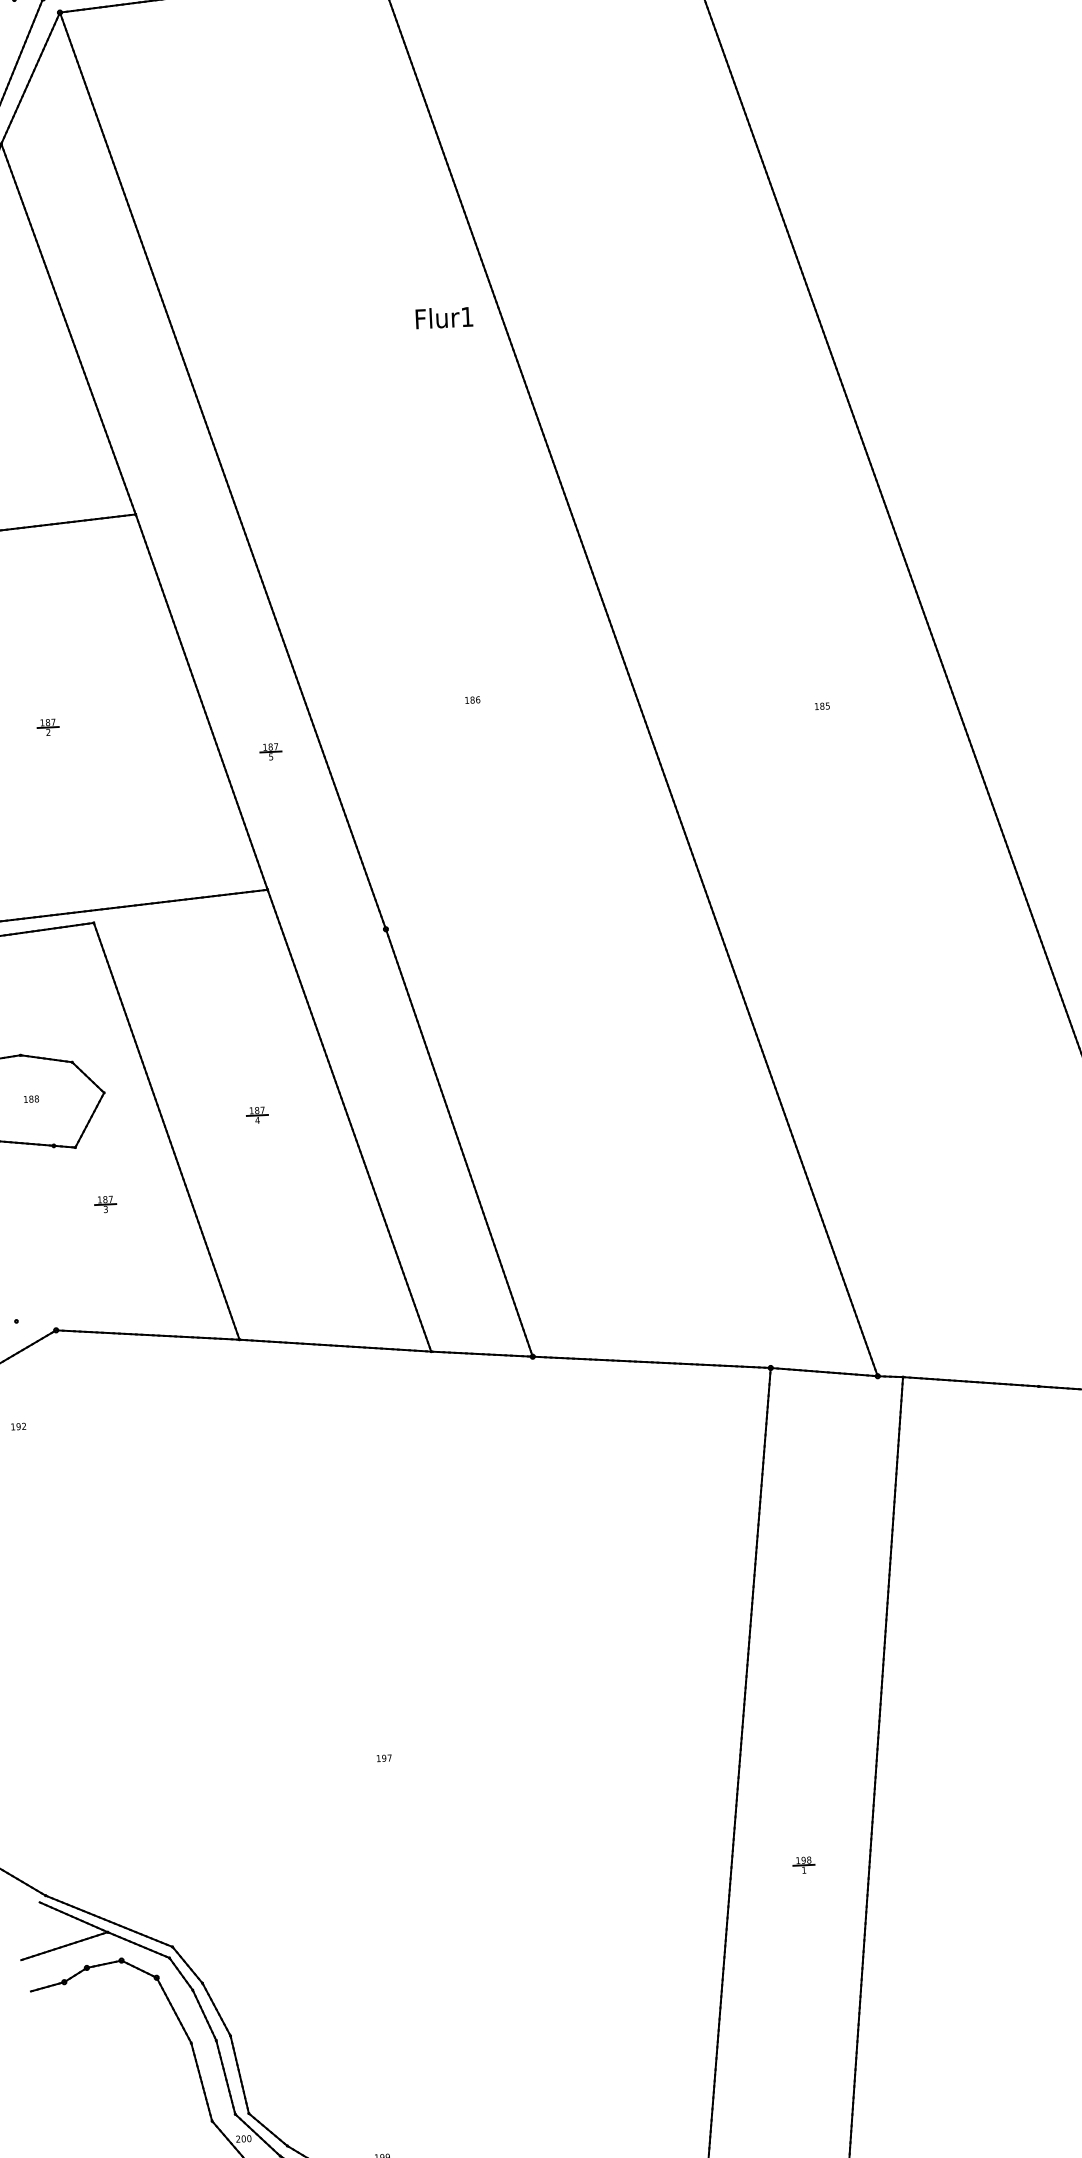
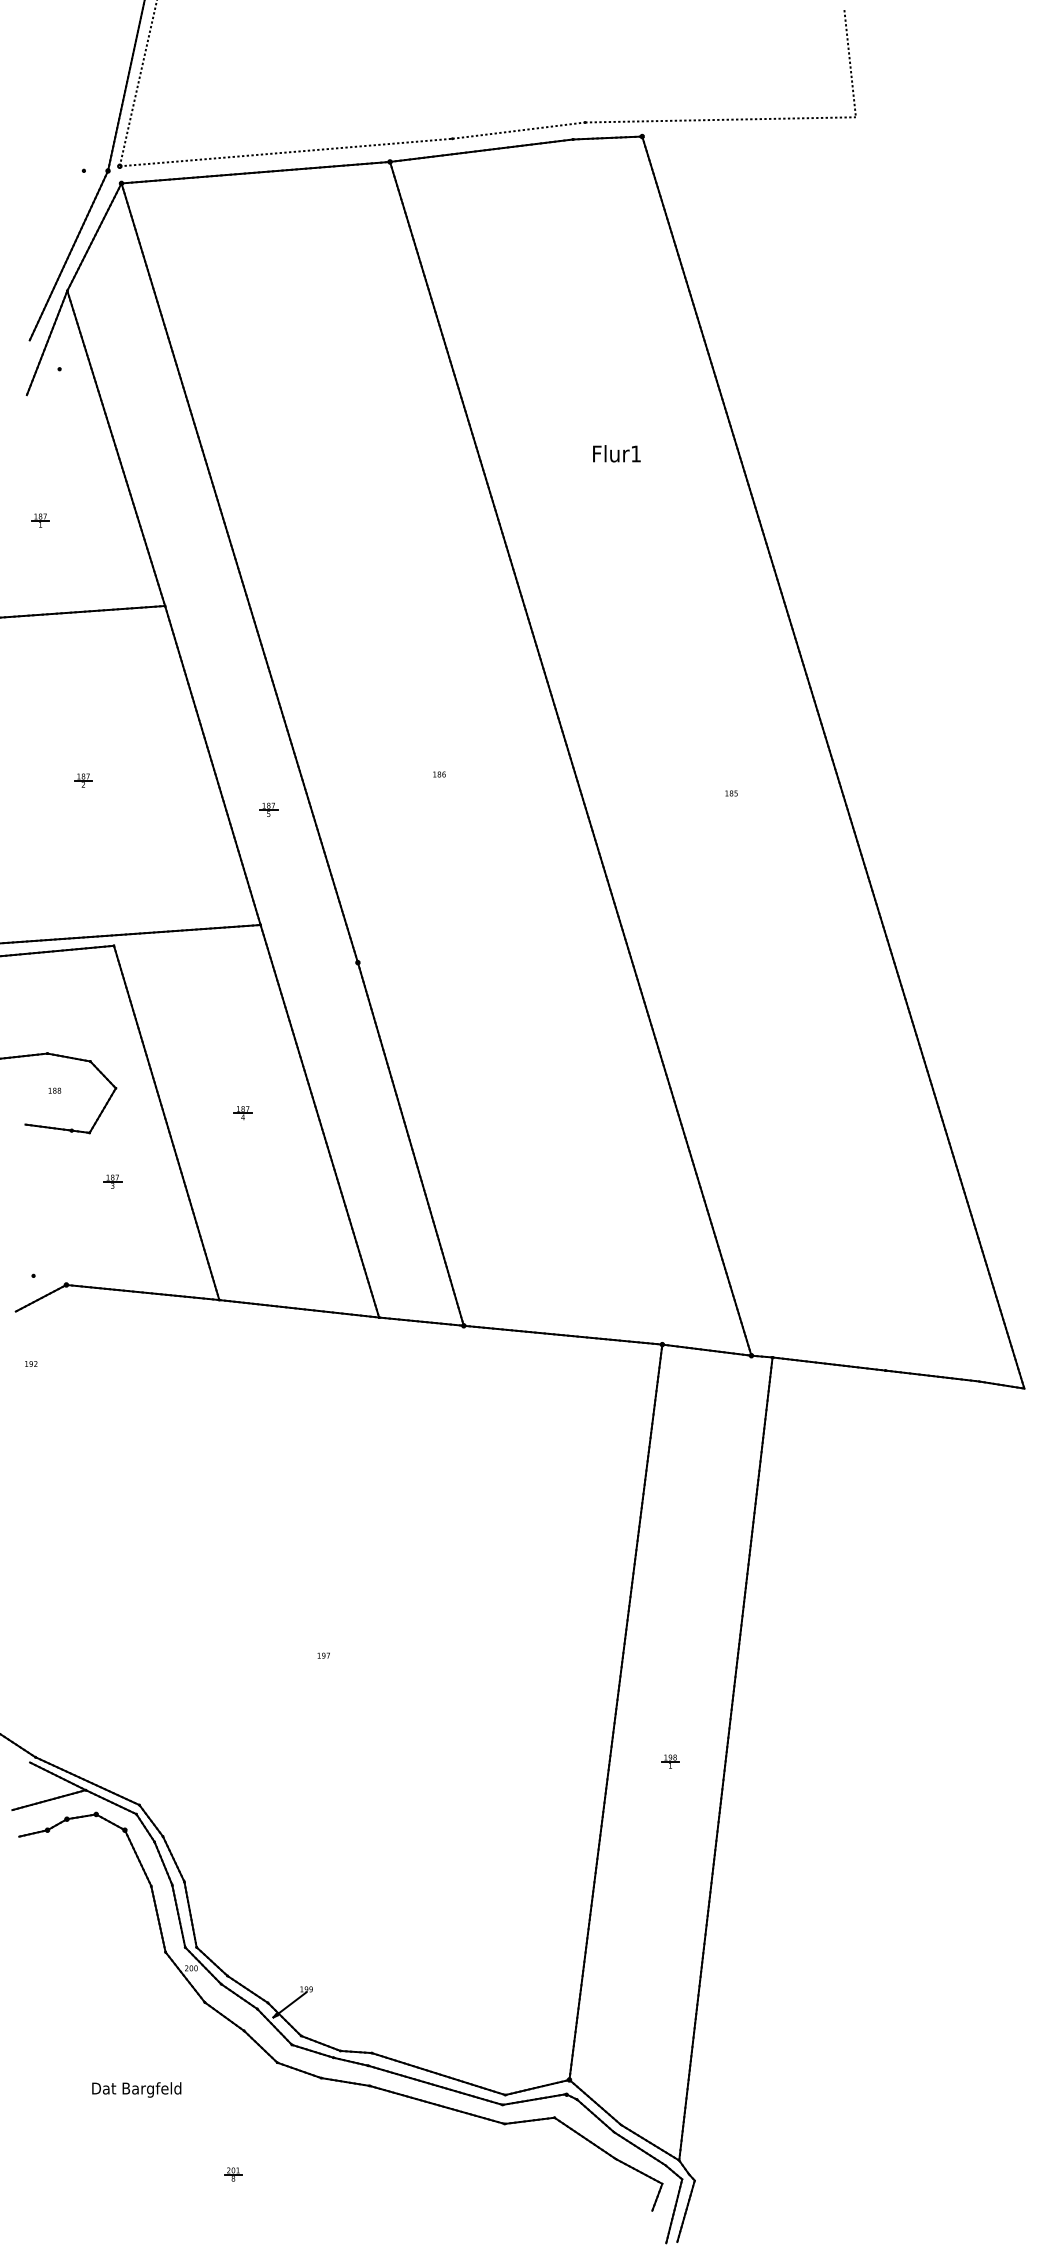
text: (443, 317) -> (616, 453), moved

